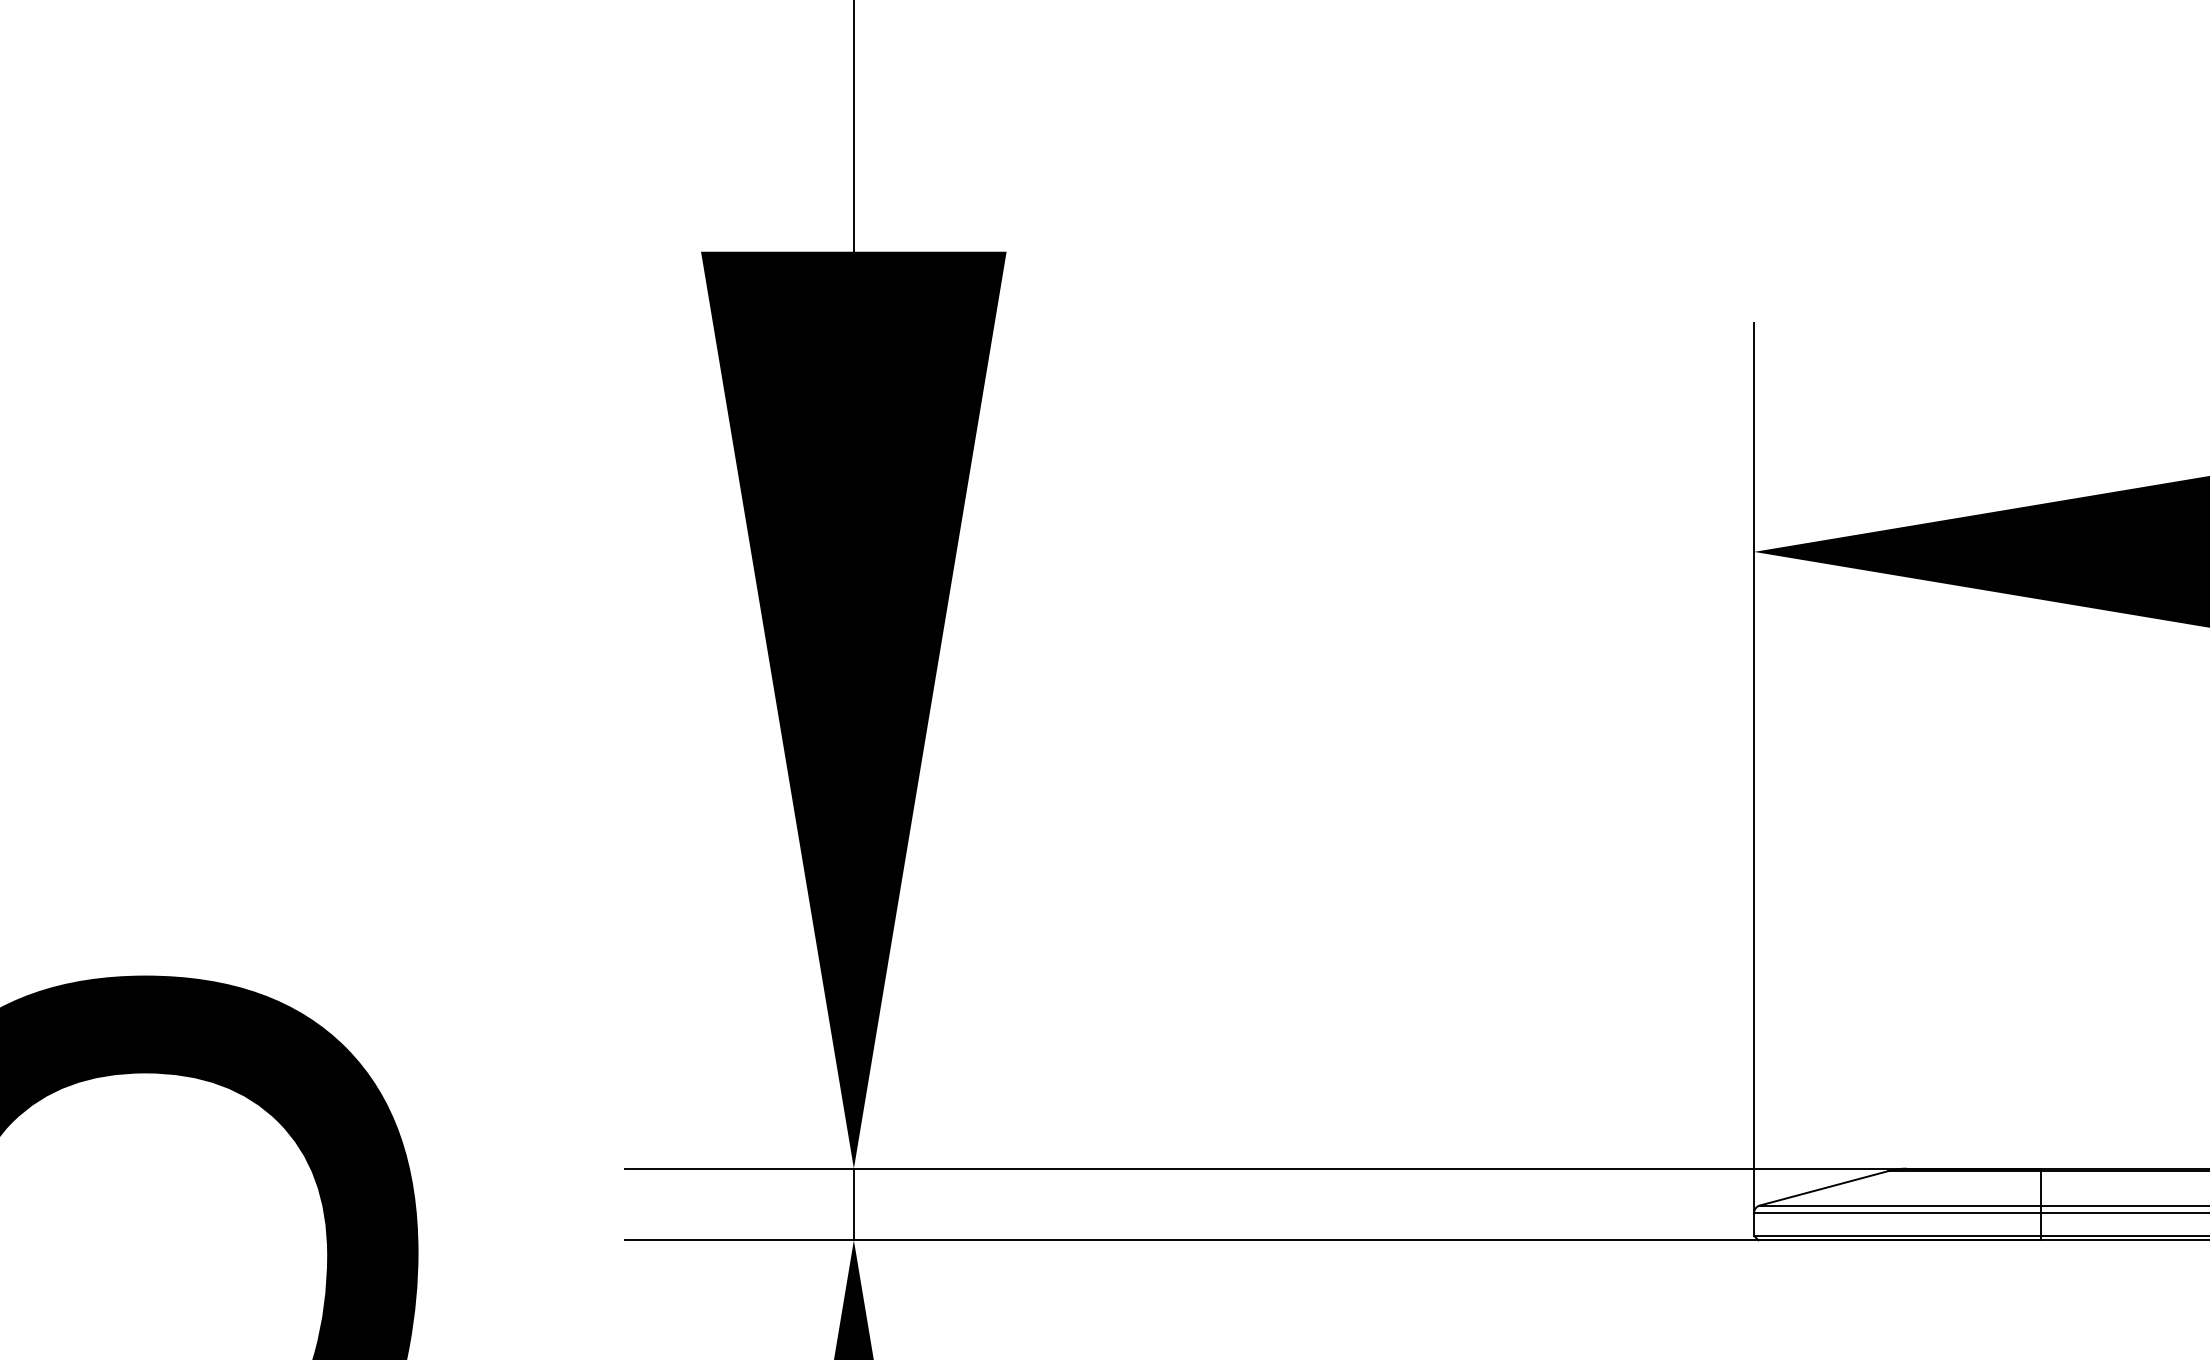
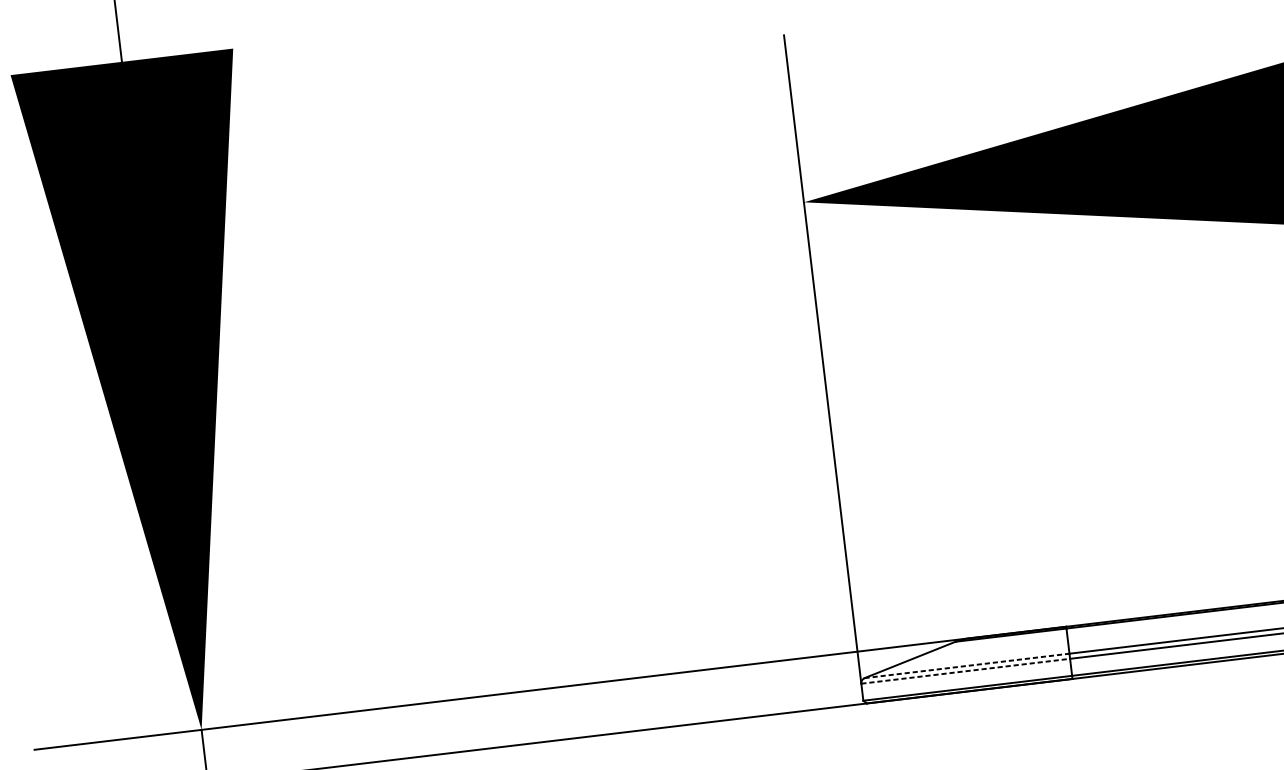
line: (1900, 1205) -> (967, 665), solid -> dashed
line: (1897, 1212) -> (965, 671), solid -> dashed

